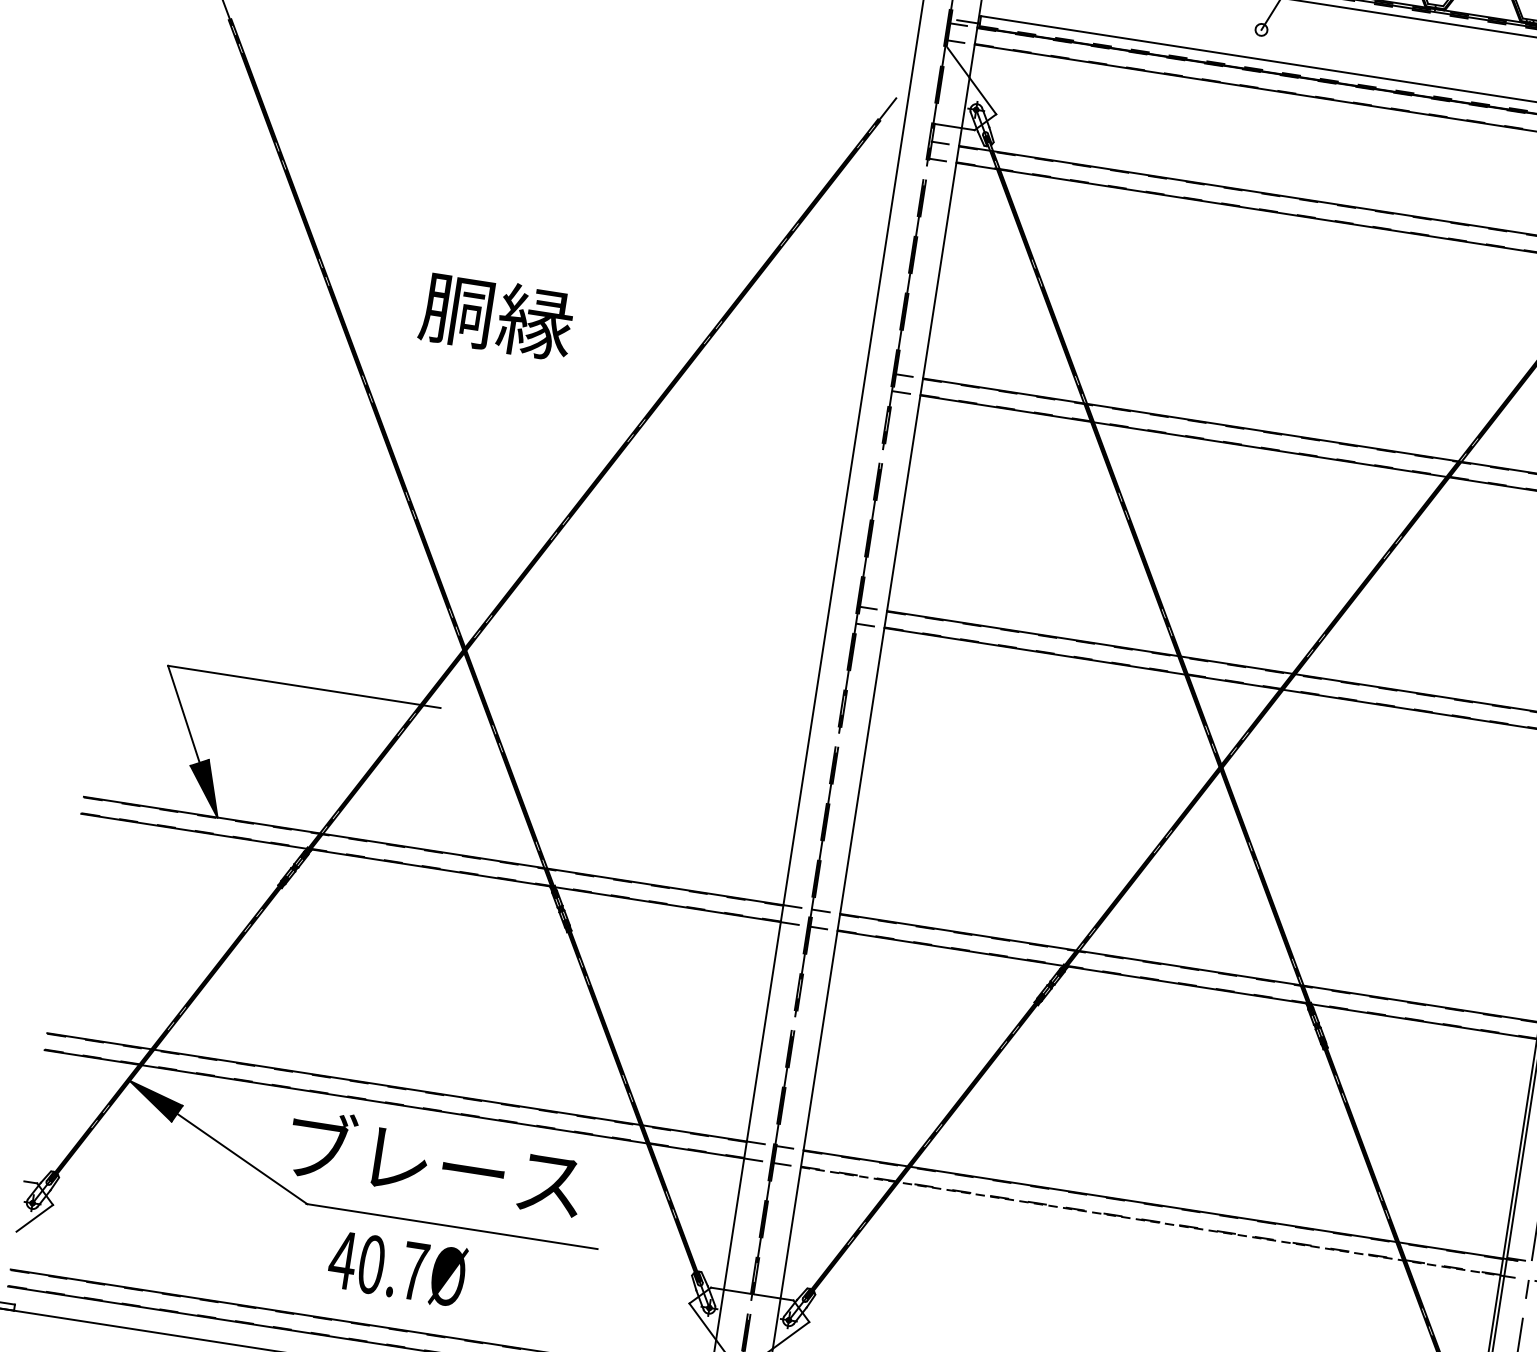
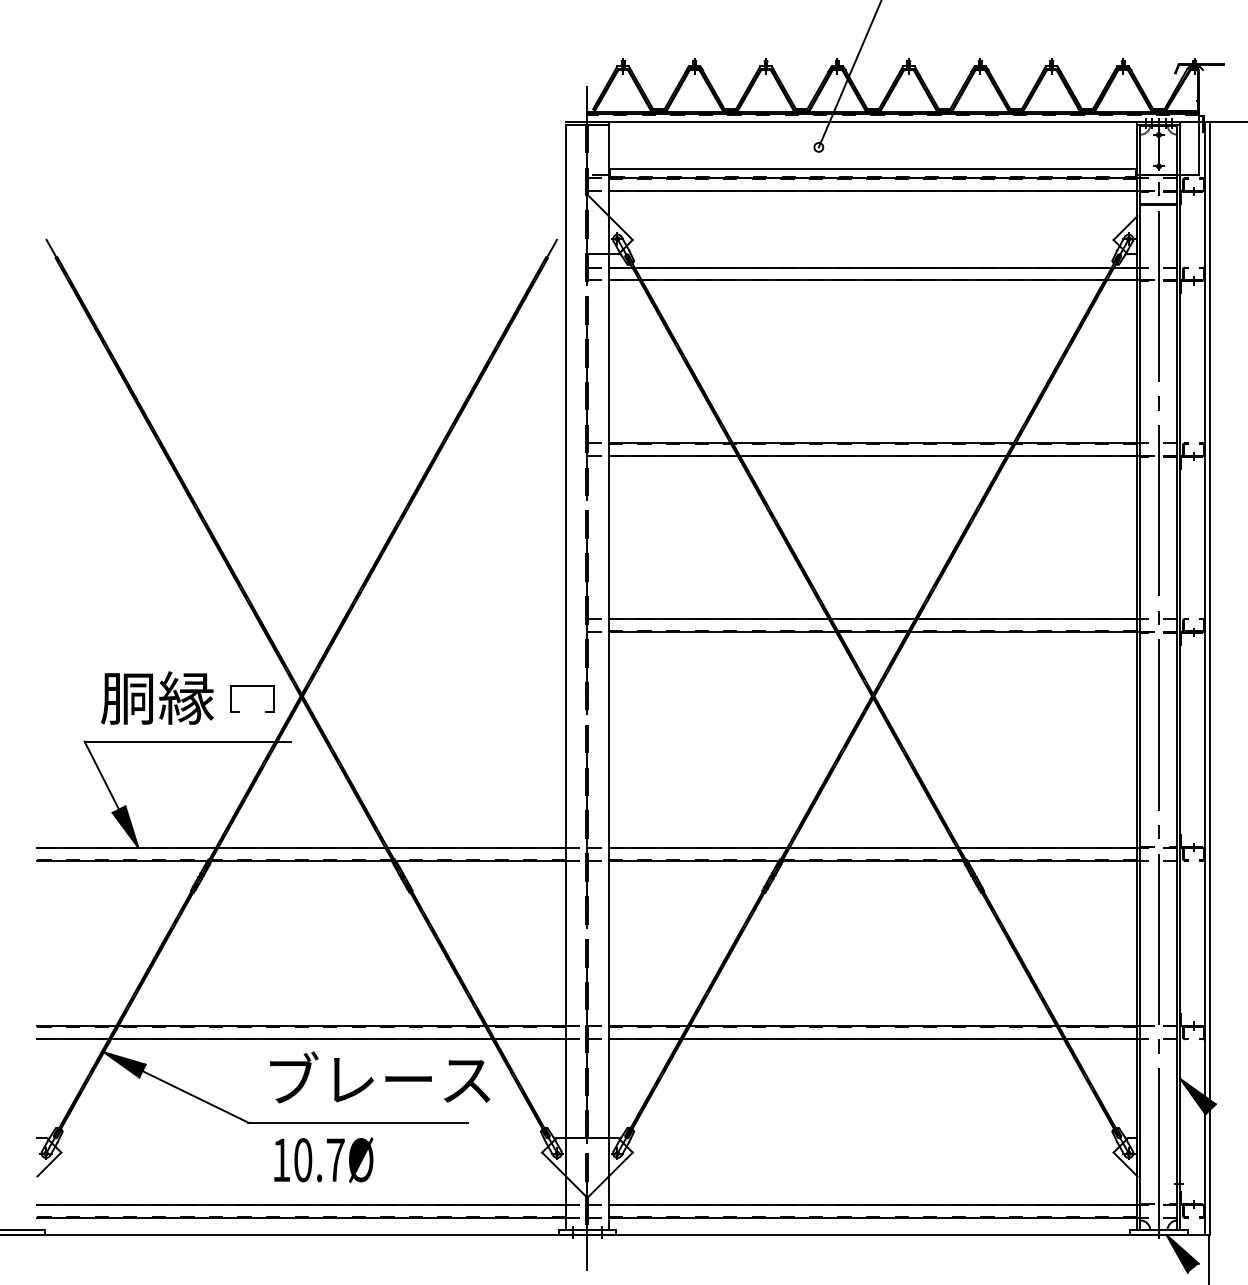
text: (497, 315) -> (157, 697), moved
part: (401, 627) -> (252, 686), added
text: (436, 1162) -> (380, 1077), moved
line: (1151, 1221) -> (873, 1039), dashed -> solid
text: (343, 1259) -> (281, 1159), 40.7Ø -> 10.7Ø

